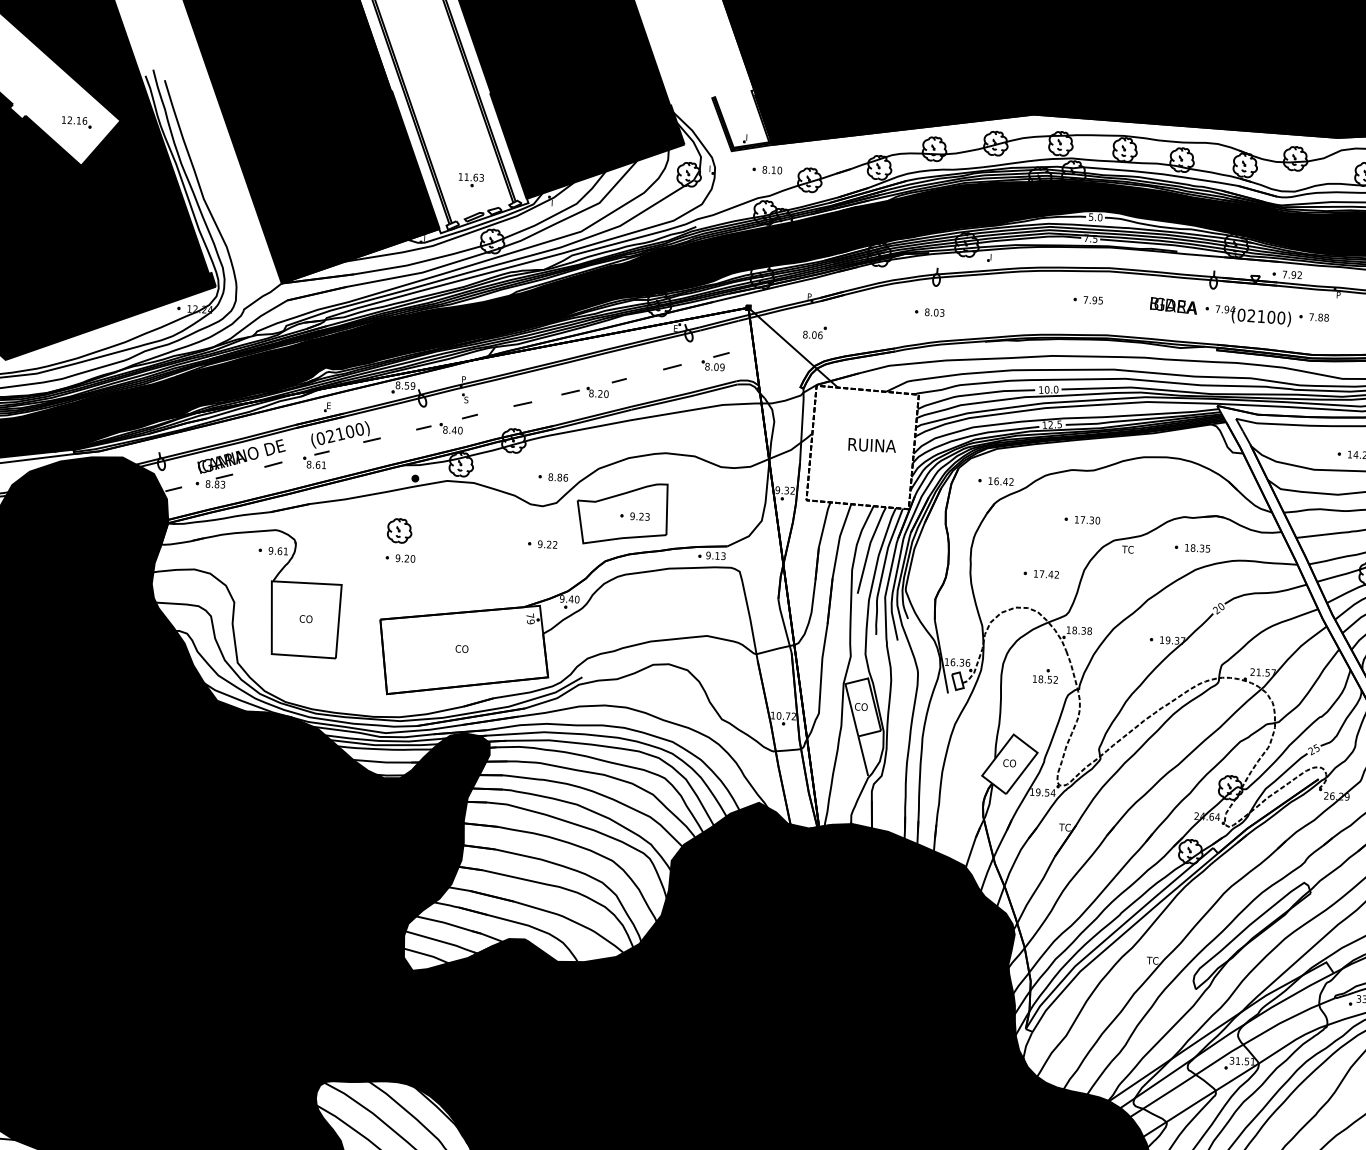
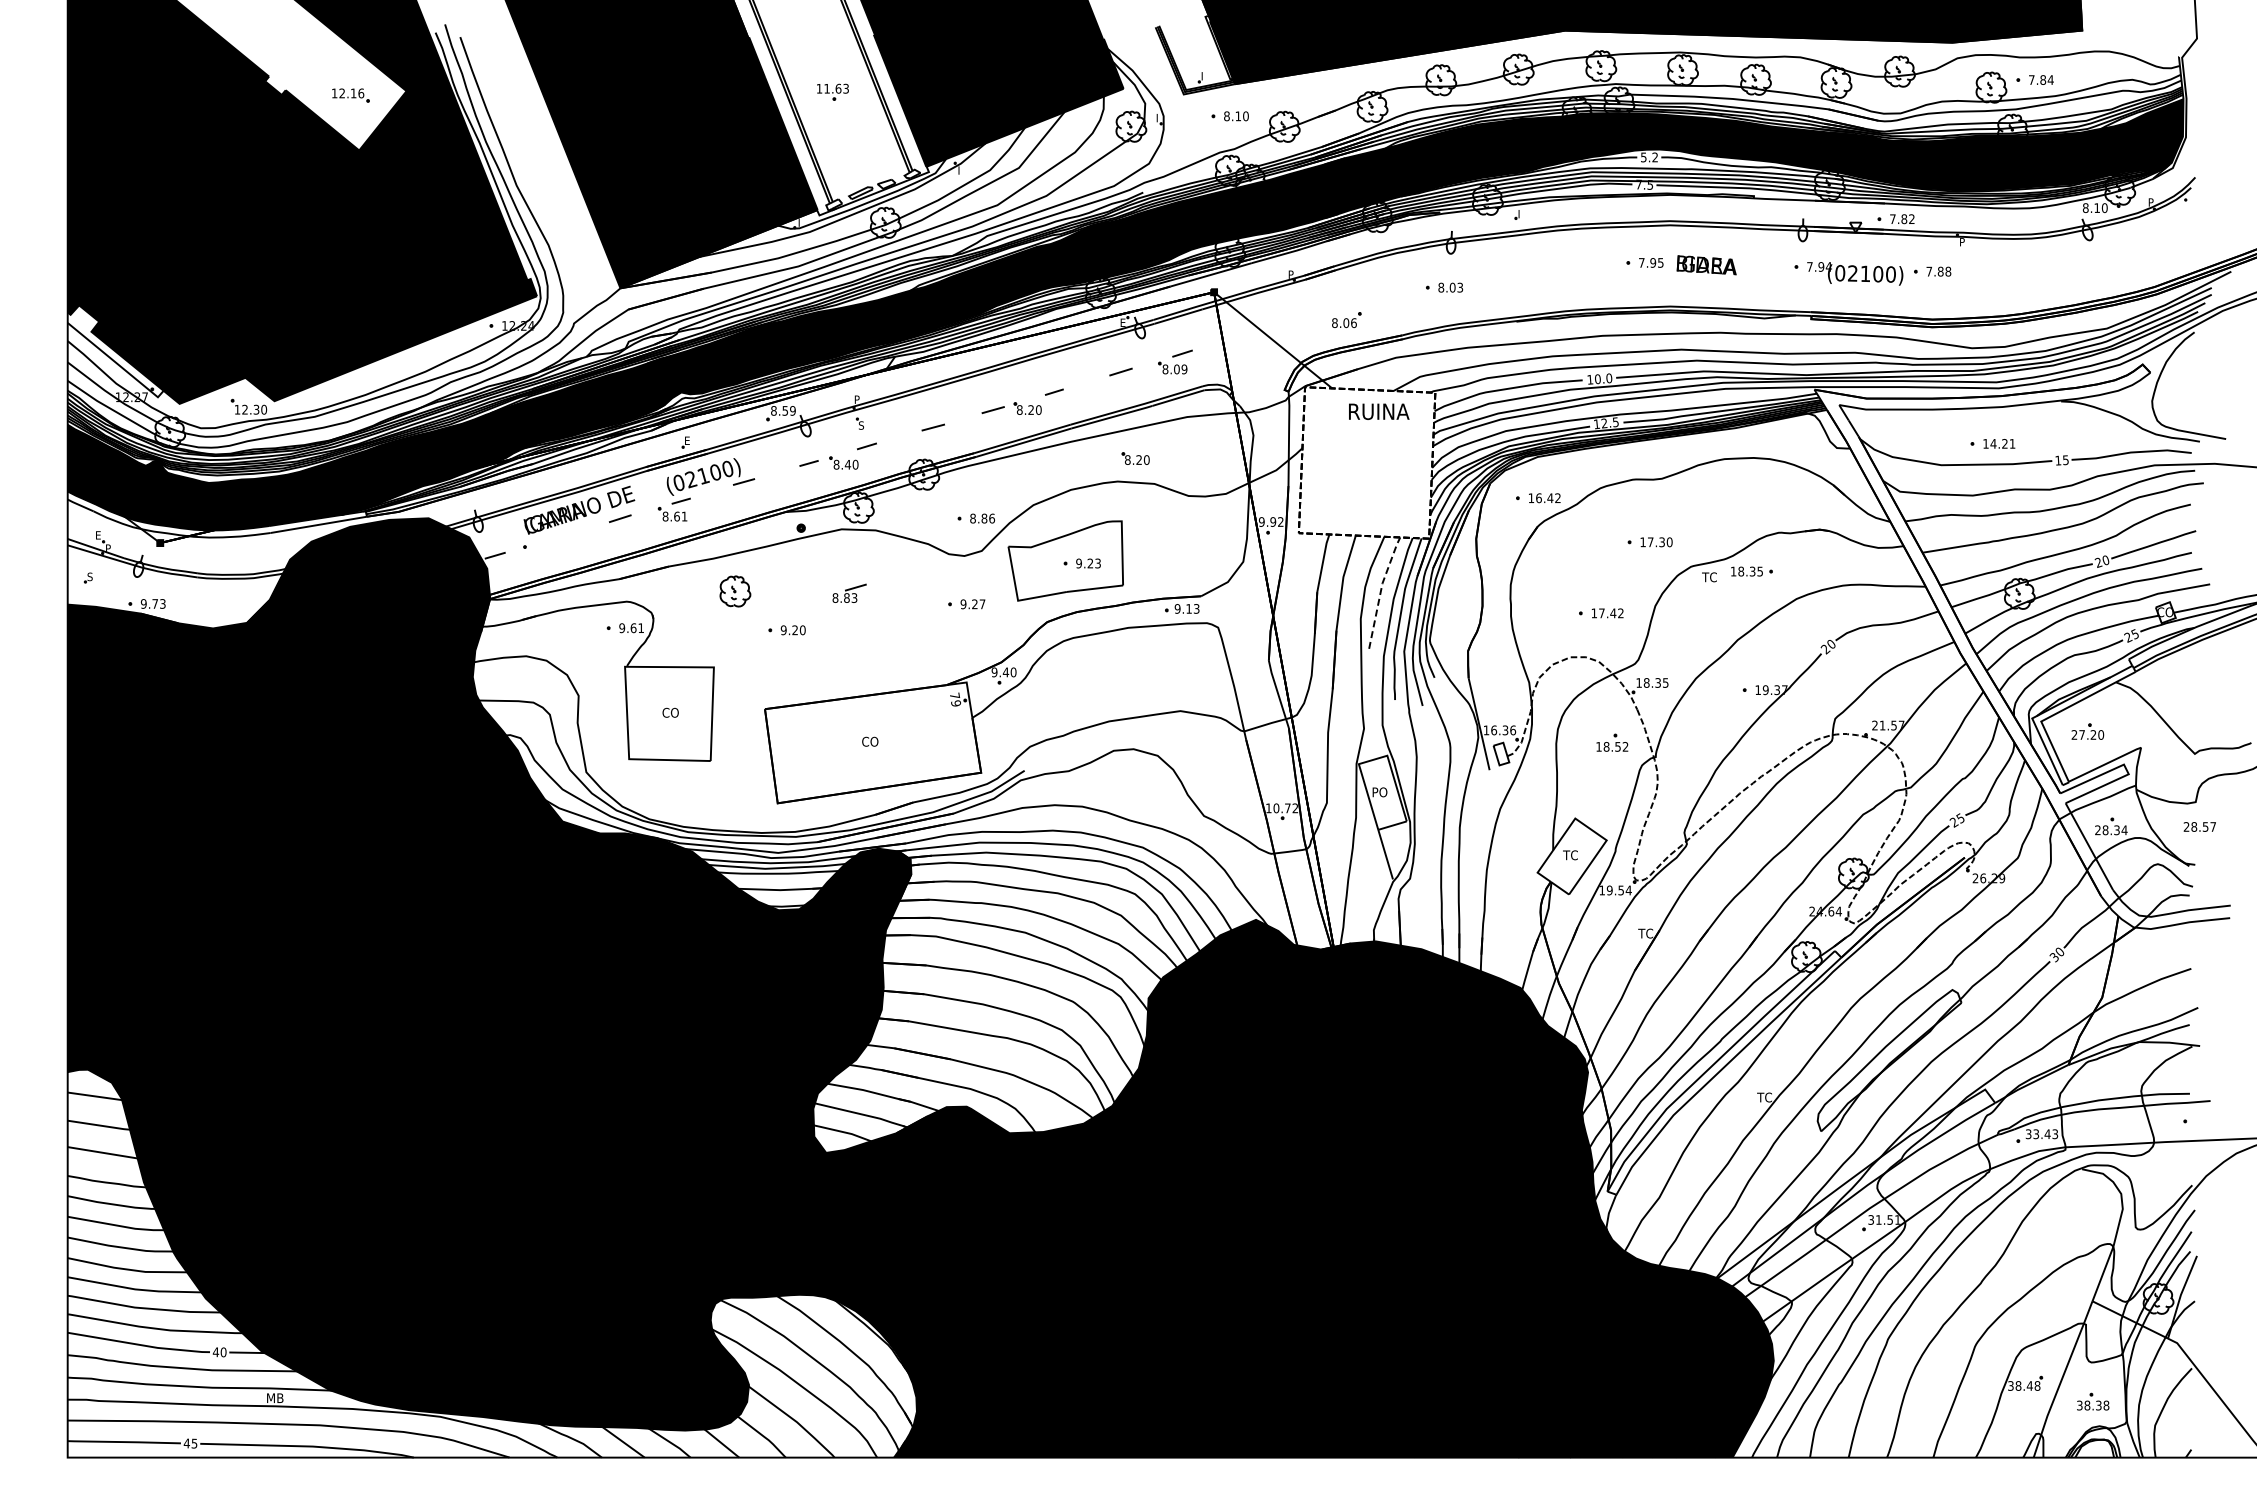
part: (470, 179) -> (832, 91), moved
text: (1100, 217) -> (1655, 157), 5.0 -> 5.2
text: (1293, 275) -> (1904, 219), 7.92 -> 7.82
text: (1173, 306) -> (1706, 265), moved
part: (814, 333) -> (1346, 320), moved
part: (680, 435) -> (1135, 458), added
text: (872, 445) -> (1379, 411), moved
part: (219, 480) -> (849, 592), moved
text: (786, 490) -> (1273, 521), 9.32 -> 9.92
part: (399, 530) -> (735, 591), moved
text: (555, 545) -> (982, 604), 9.22 -> 9.27
line: (869, 548) -> (1381, 590), solid -> dashed
text: (1197, 548) -> (1746, 571), moved
text: (1089, 630) -> (1665, 682), 18.38 -> 18.35
text: (861, 707) -> (1380, 792), CO -> PO
text: (1009, 763) -> (1571, 855), CO -> TC

